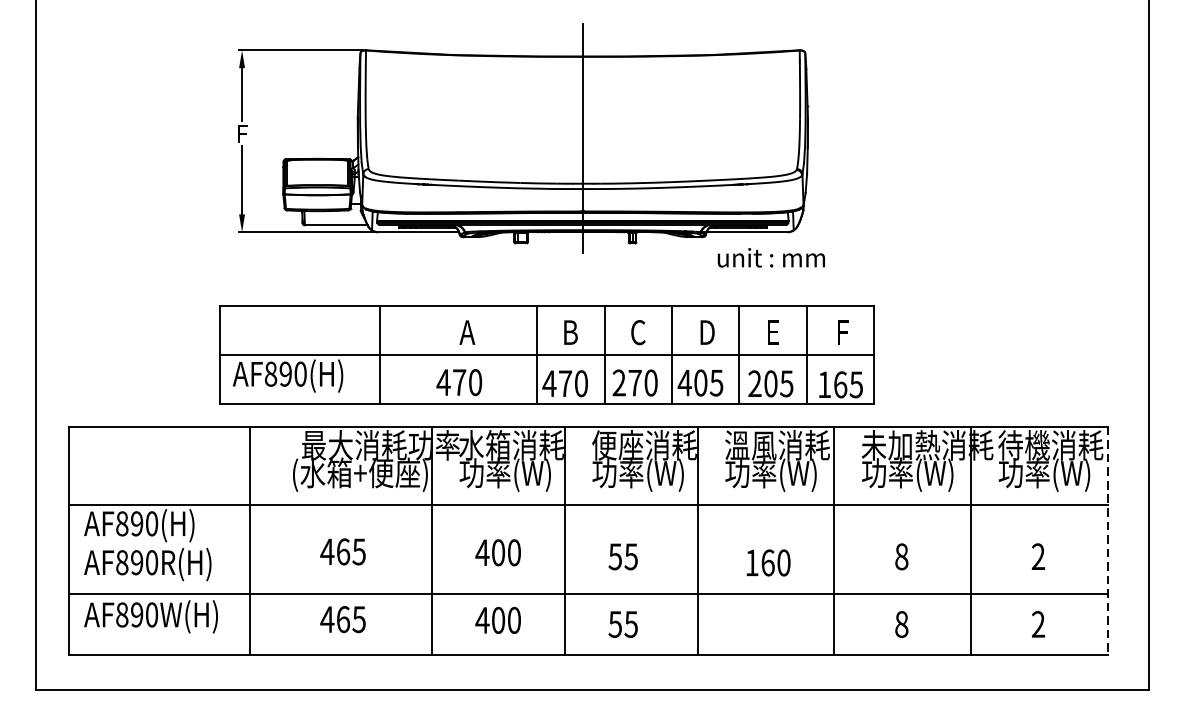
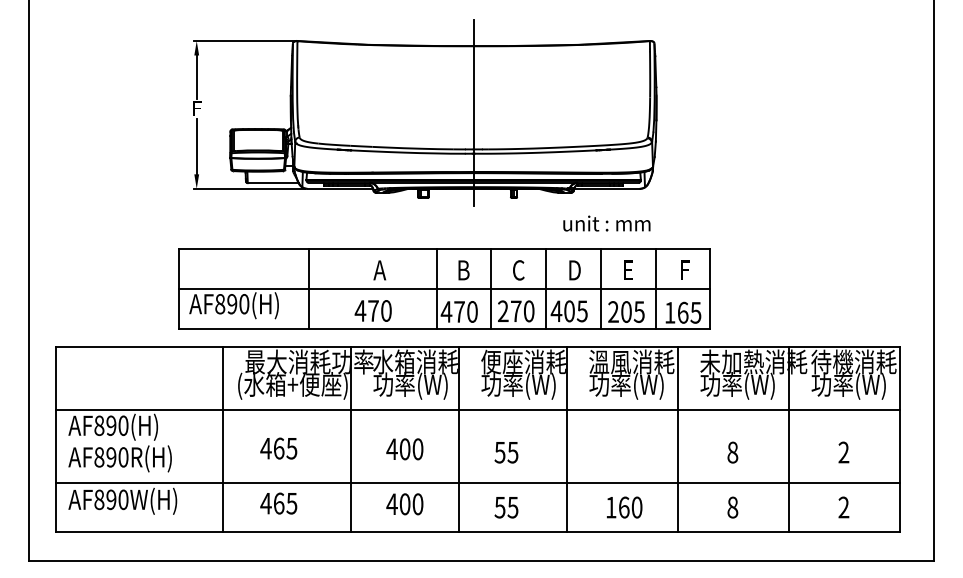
text: (770, 257) -> (606, 223), moved
line: (250, 540) -> (223, 439), moved
line: (1108, 540) -> (900, 439), dashed -> solid
text: (768, 562) -> (624, 507), moved

